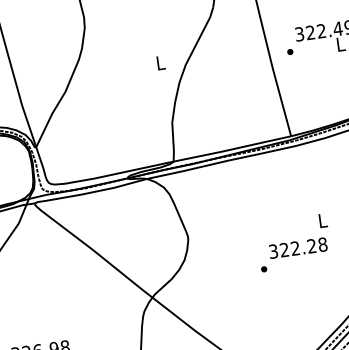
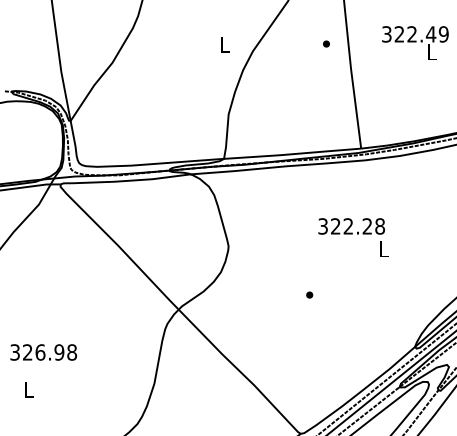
part: (290, 51) -> (326, 43), moved
text: (298, 248) -> (351, 226), moved

